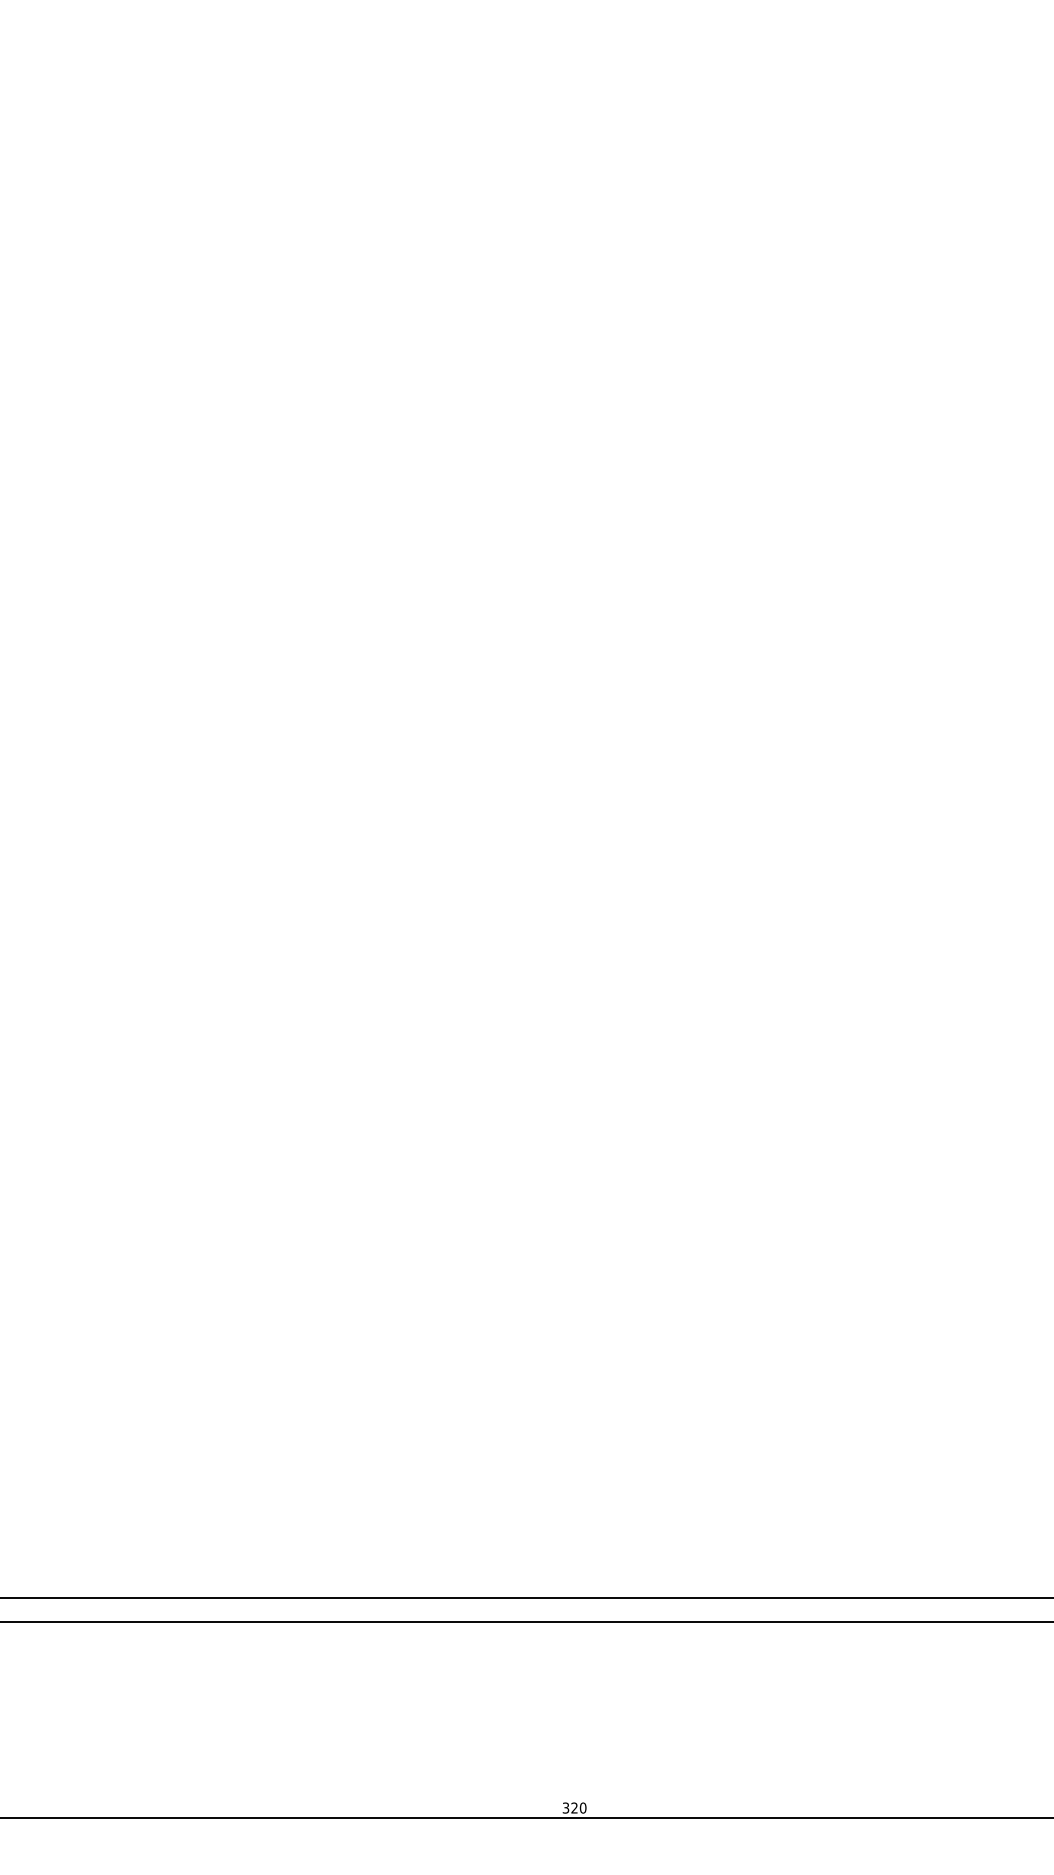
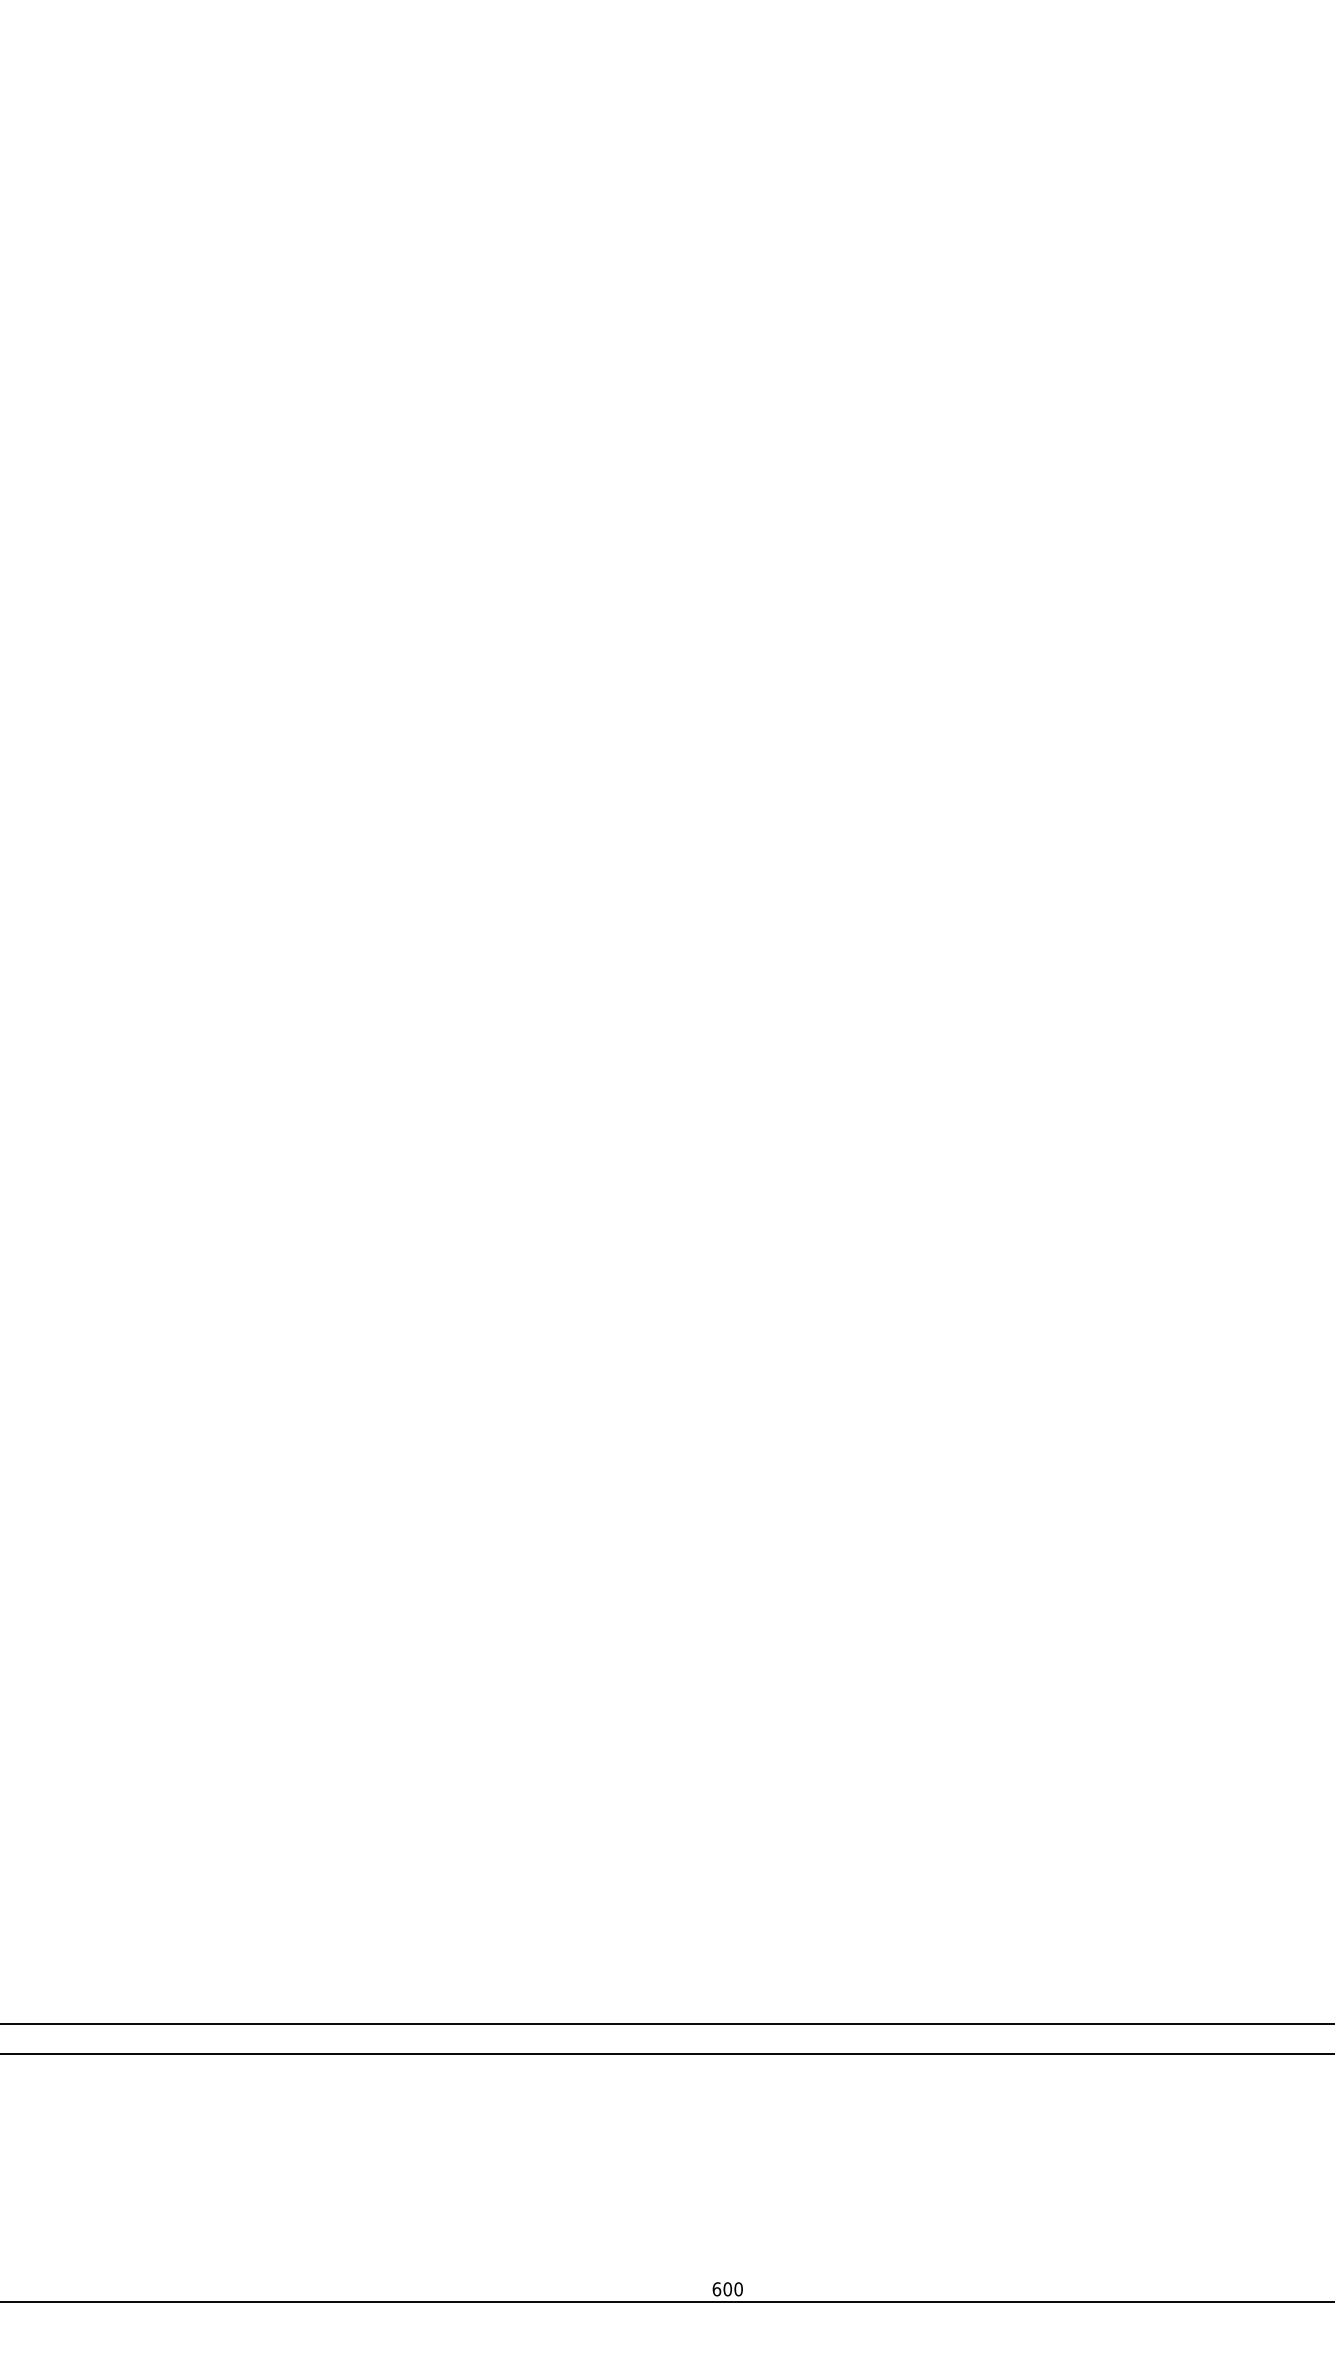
text: (569, 1807) -> (721, 2288), 320 -> 600

